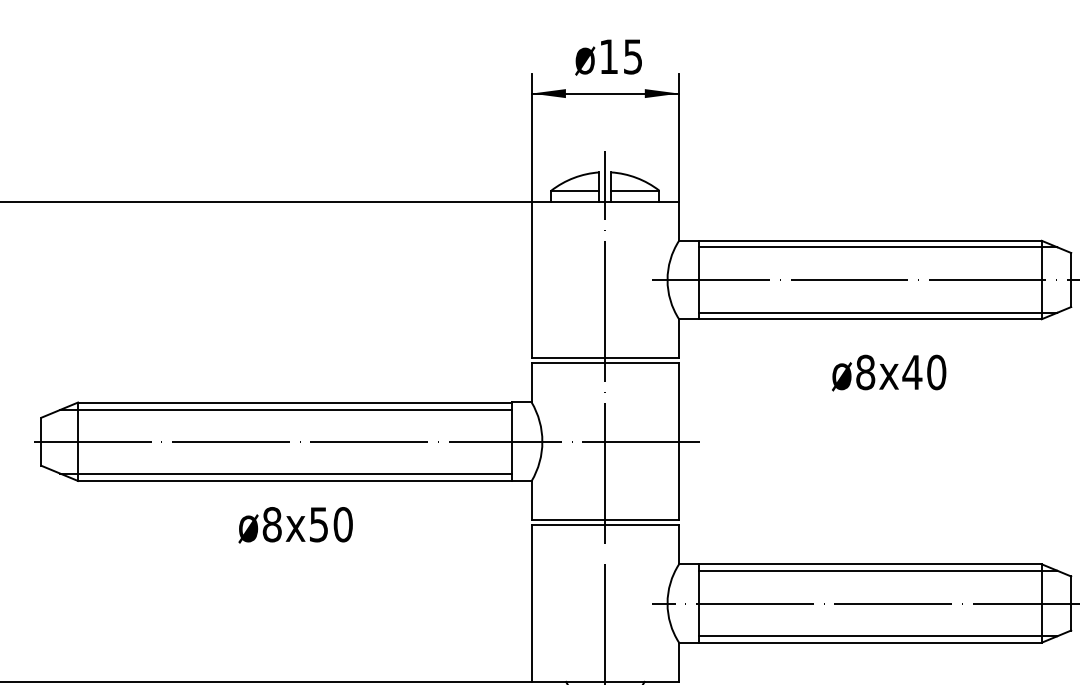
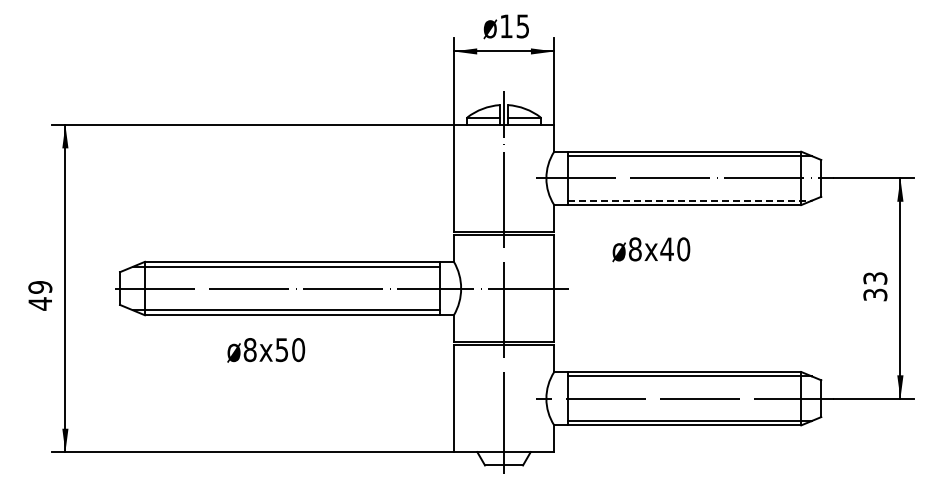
line: (879, 312) -> (690, 200), solid -> dashed
text: (889, 372) -> (651, 249), moved
text: (296, 525) -> (266, 350), moved

